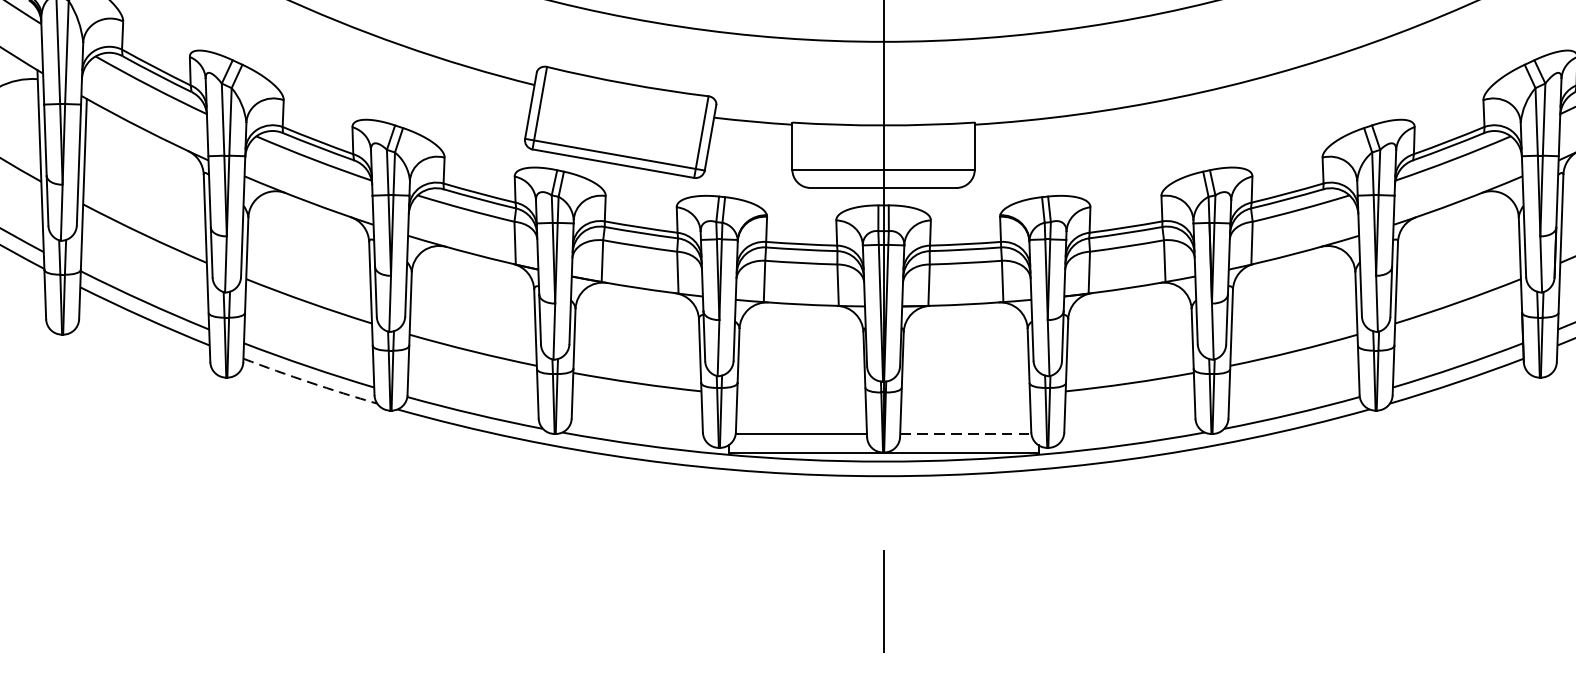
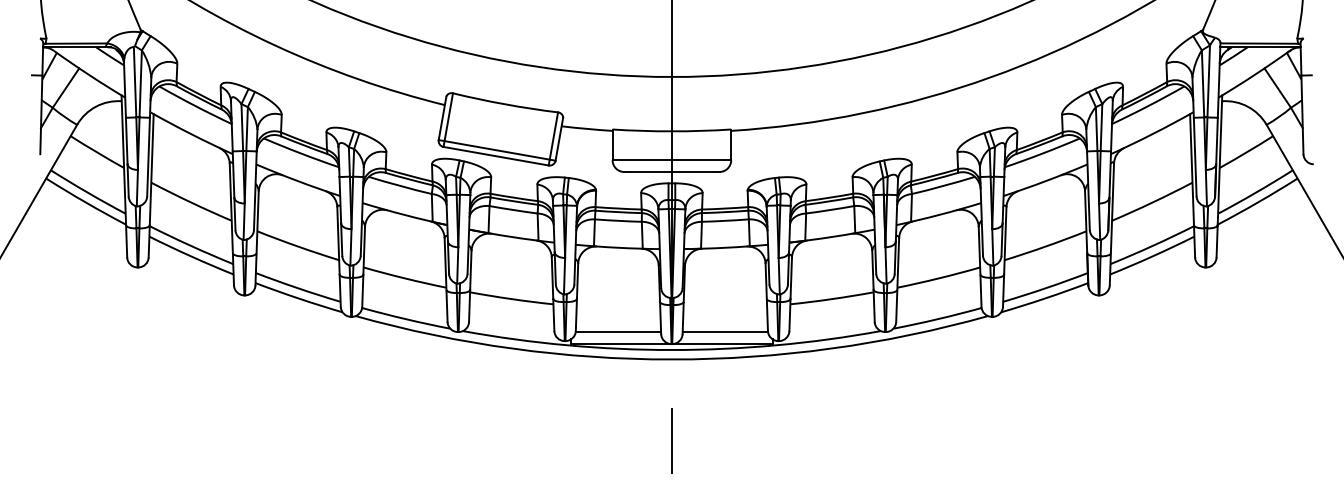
arc: (309, 382) -> (298, 298), dashed -> solid
line: (966, 434) -> (725, 332), dashed -> solid

